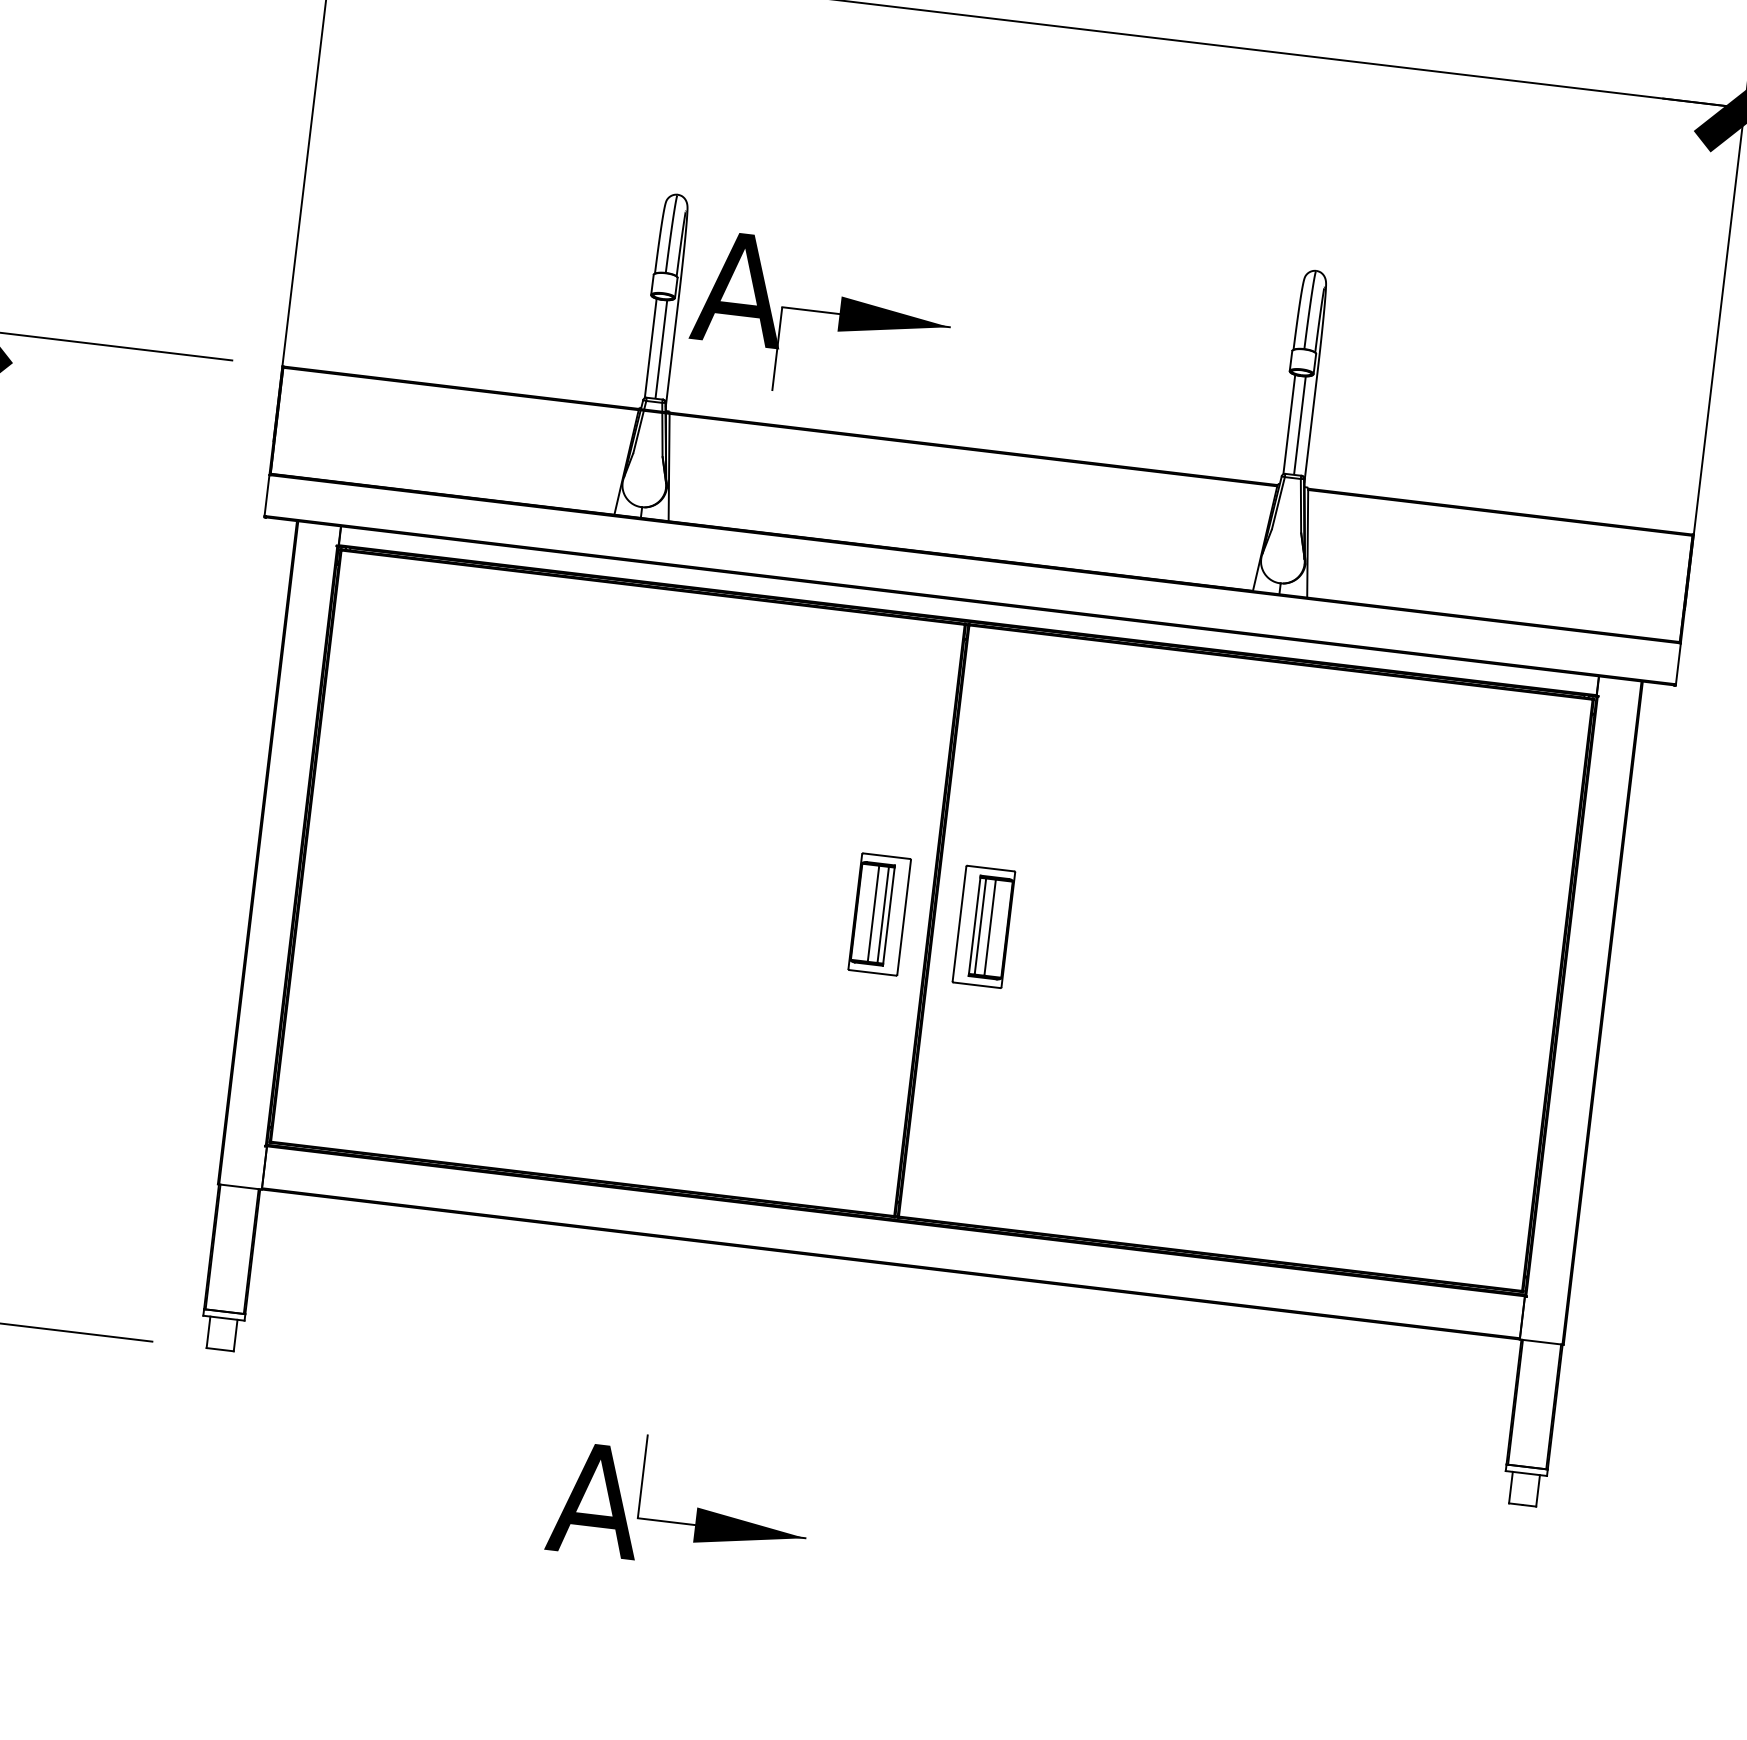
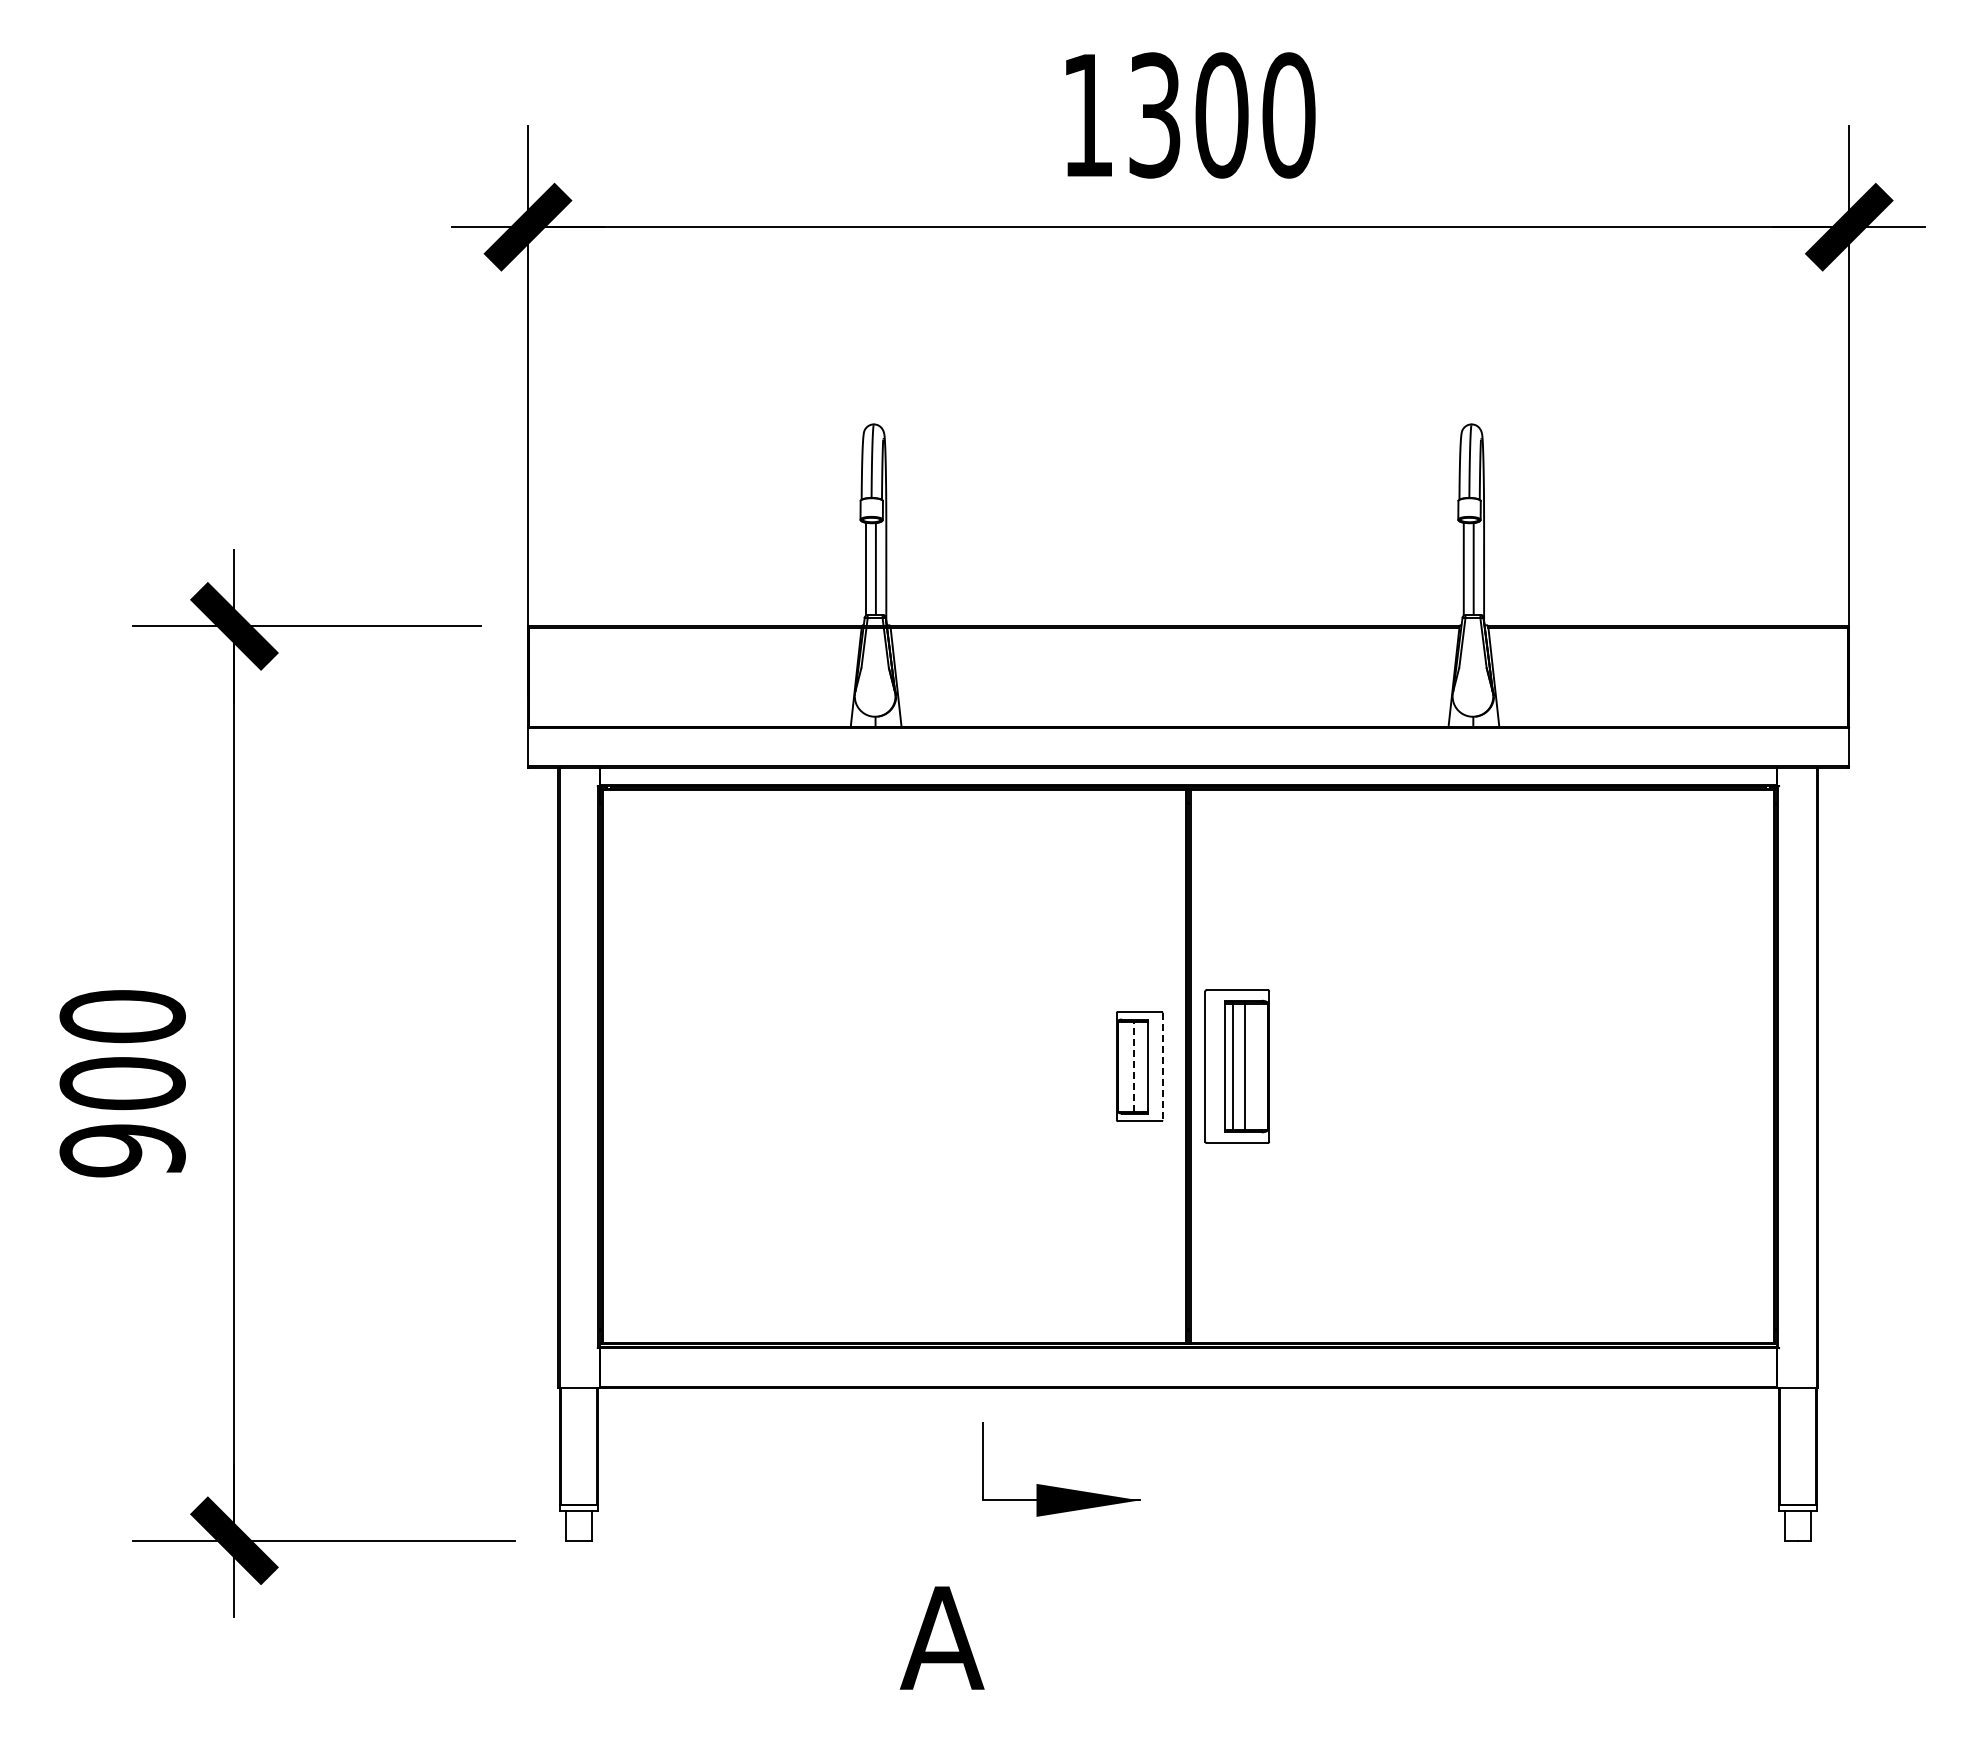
part: (820, 319) -> (1019, 523), removed
line: (873, 913) -> (1133, 1066), solid -> dashed
line: (882, 914) -> (1142, 1066), removed
line: (904, 917) -> (1162, 1066), solid -> dashed
part: (983, 926) -> (1236, 1066), size x1.4
part: (723, 1514) -> (1061, 1487), moved

